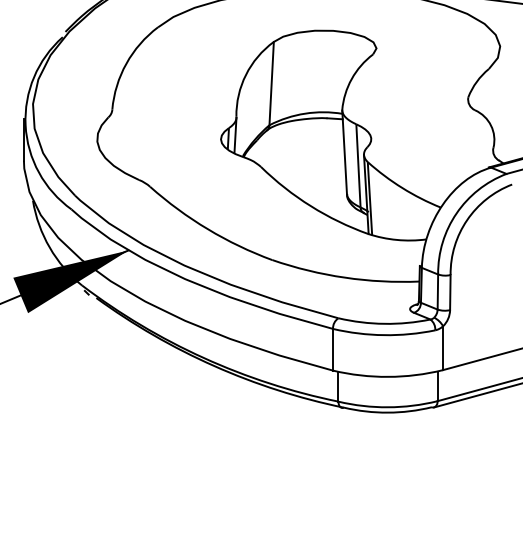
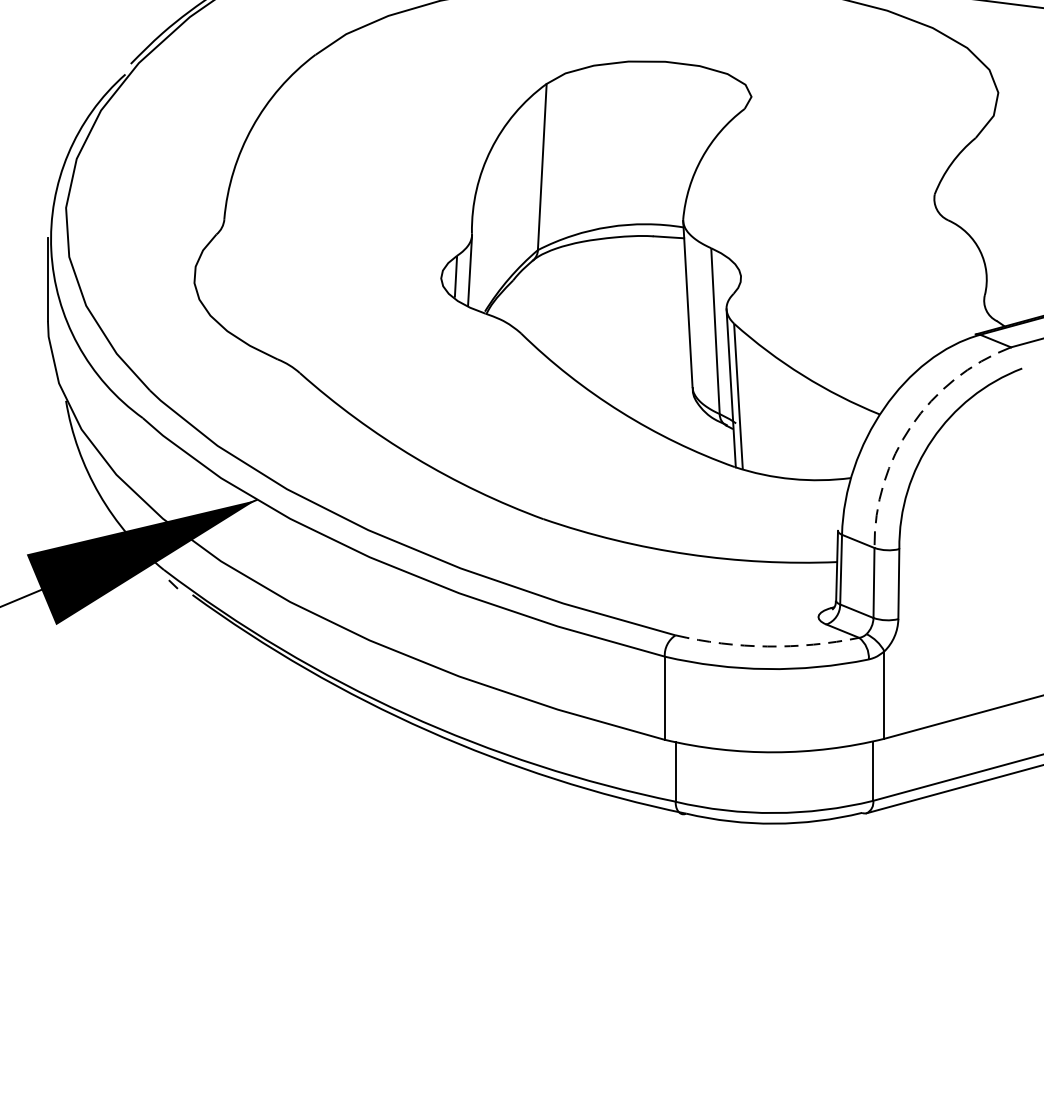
arc: (456, 213) -> (911, 426), solid -> dashed
arc: (384, 323) -> (767, 645), solid -> dashed

